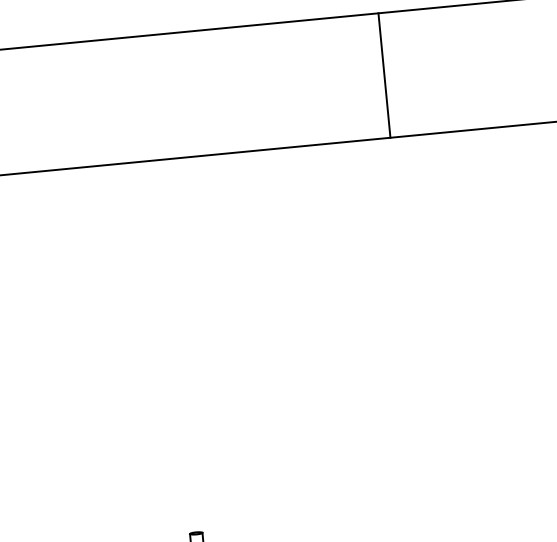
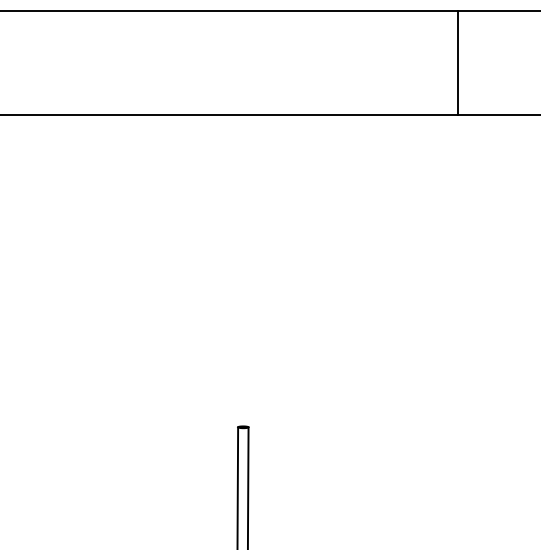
line: (383, 75) -> (457, 62), moved

